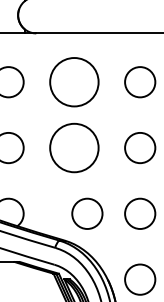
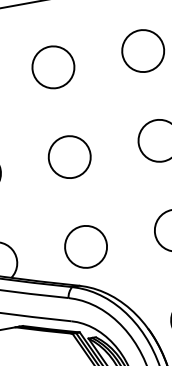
circle: (74, 82) -> (53, 67), size x0.62
circle: (74, 147) -> (69, 156), size x0.62
circle: (87, 213) -> (86, 246), moved

